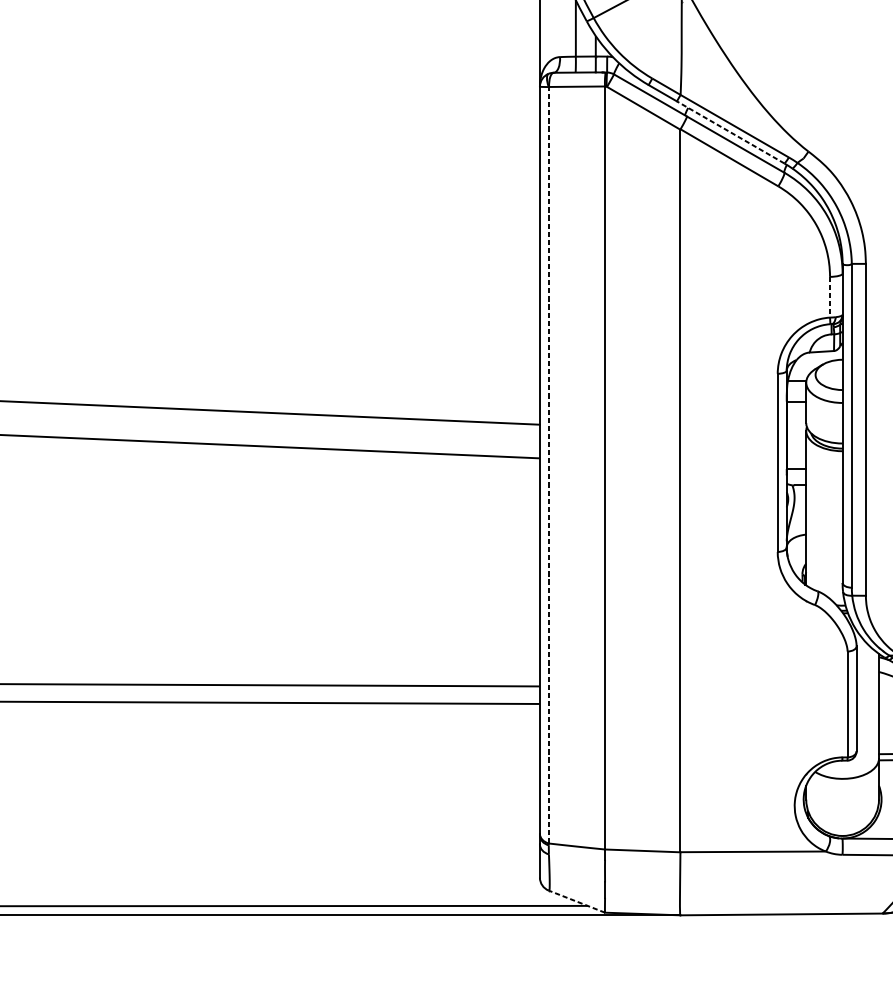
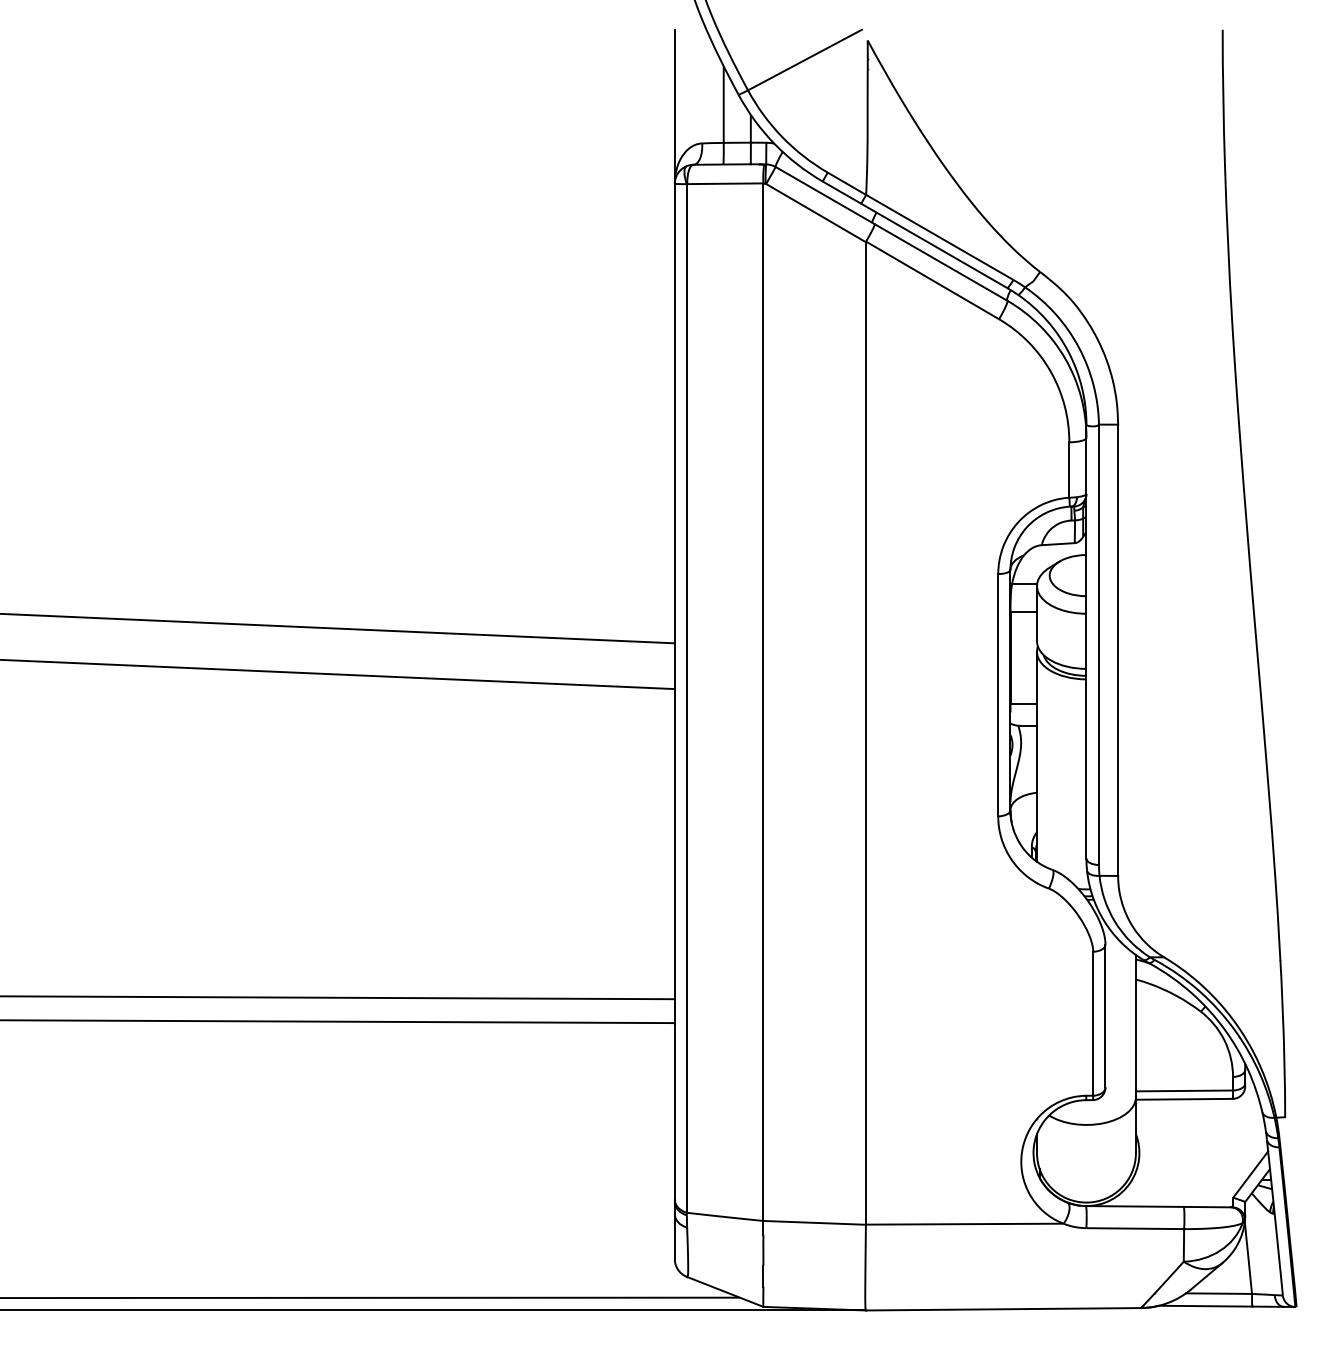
line: (730, 132) -> (933, 245), dashed -> solid
line: (830, 297) -> (1069, 470), dashed -> solid
line: (548, 464) -> (686, 697), dashed -> solid
line: (576, 901) -> (724, 1291), dashed -> solid

